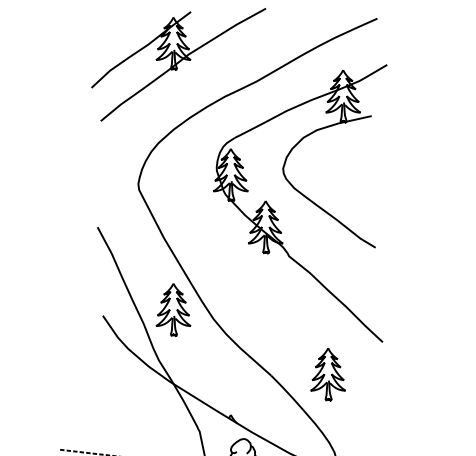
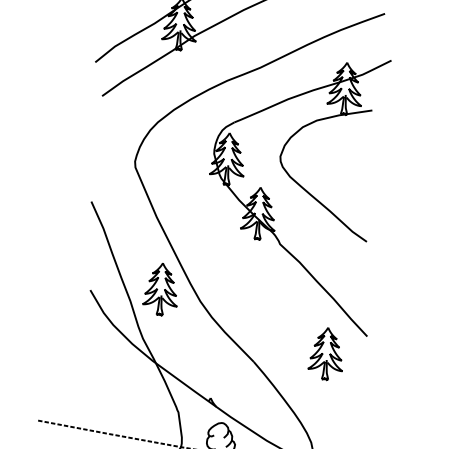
part: (327, 374) -> (325, 353), moved

